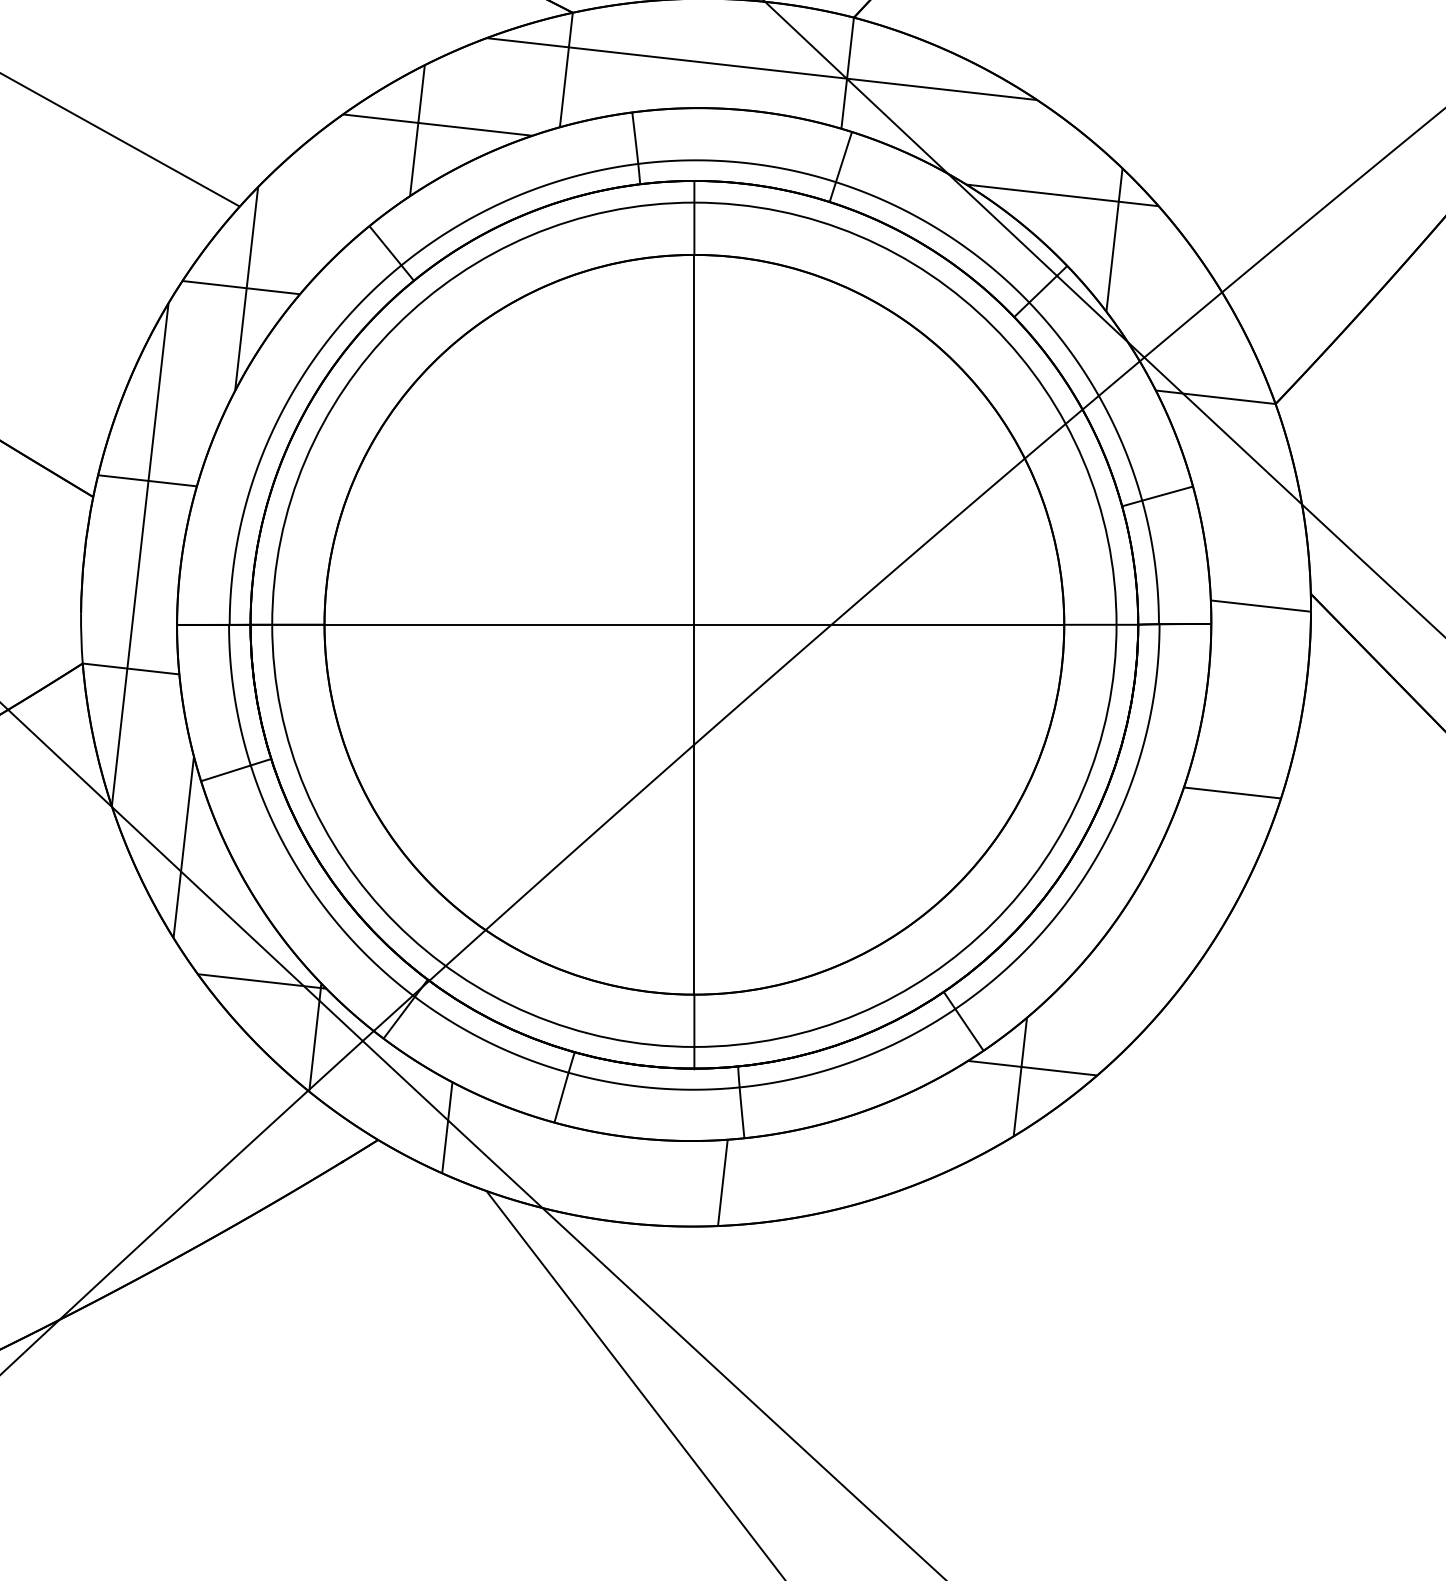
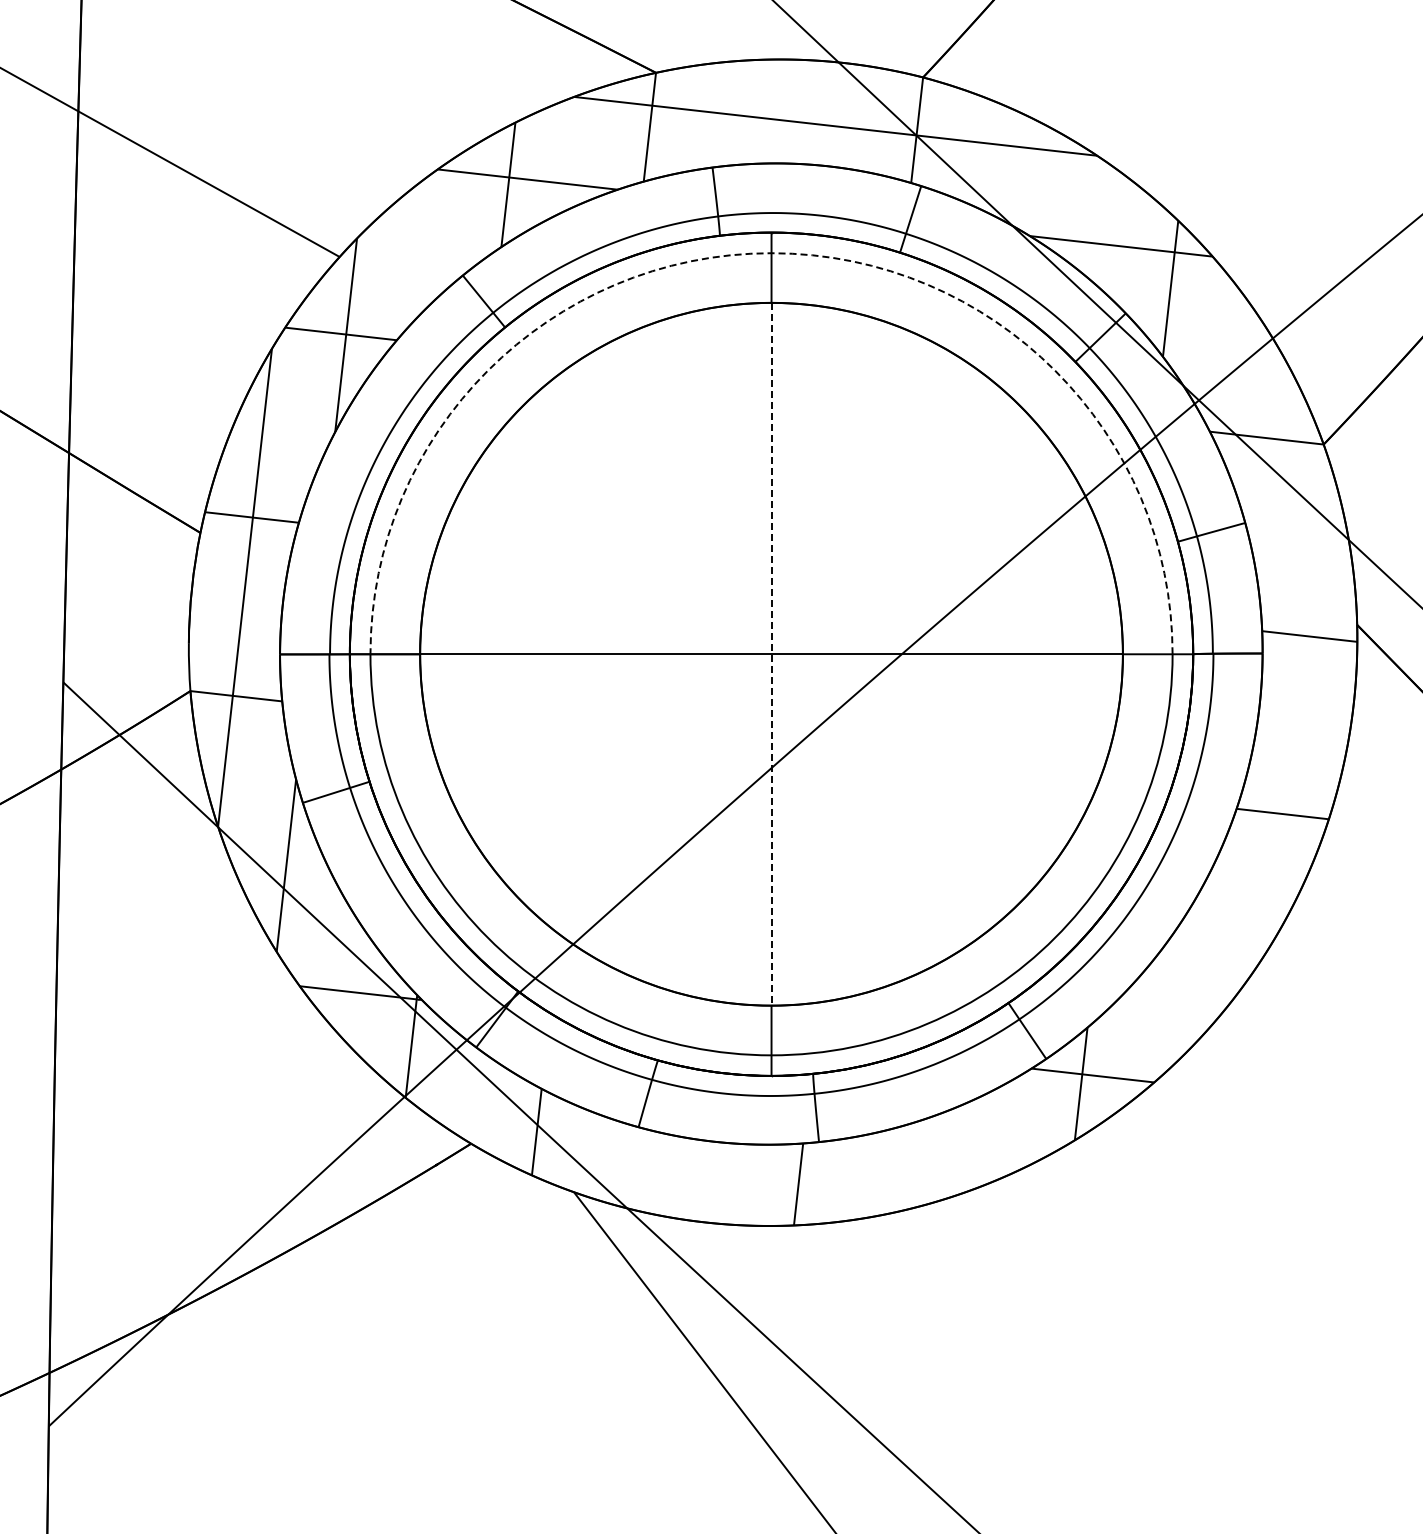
arc: (694, 202) -> (771, 253), solid -> dashed
line: (694, 625) -> (771, 654), solid -> dashed

